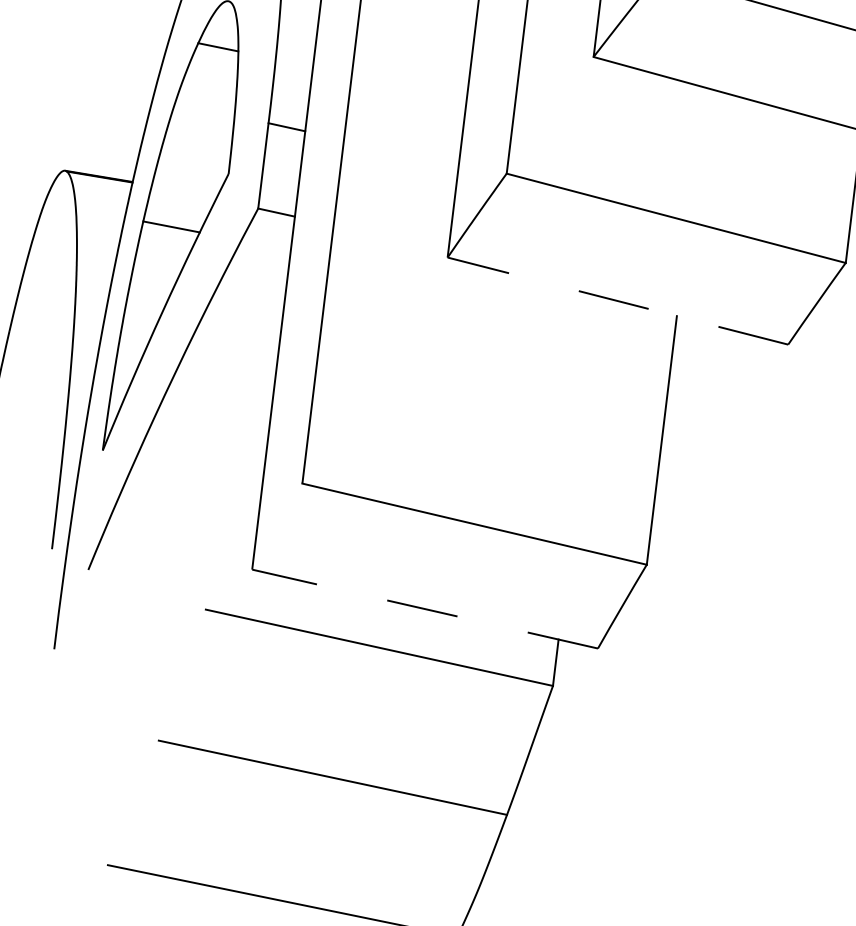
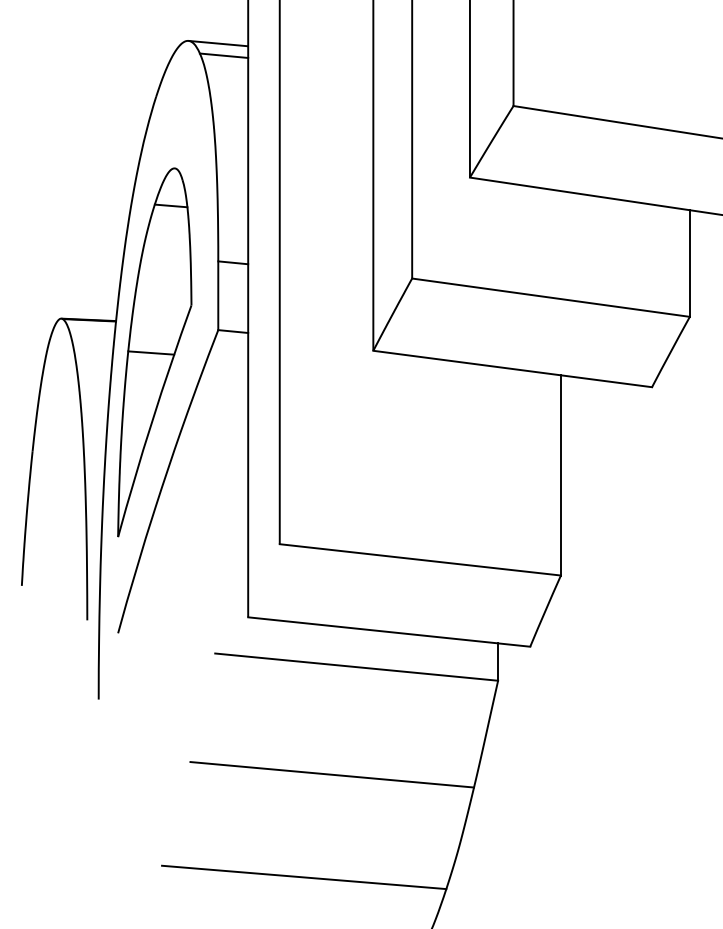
line: (617, 301) -> (512, 369), dashed -> solid
line: (425, 609) -> (389, 632), dashed -> solid

